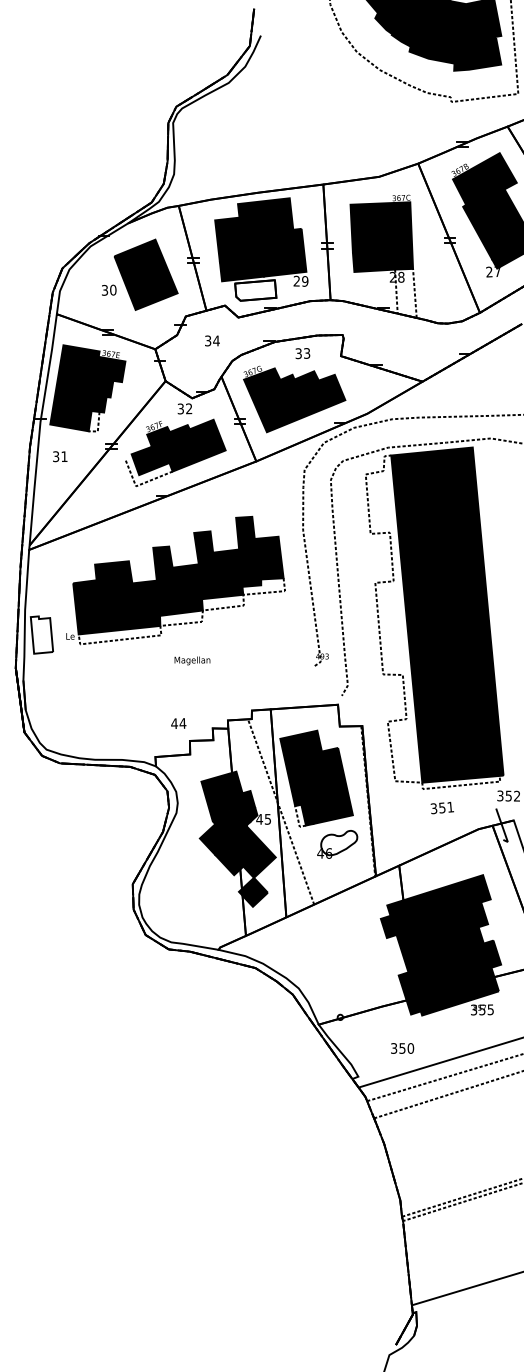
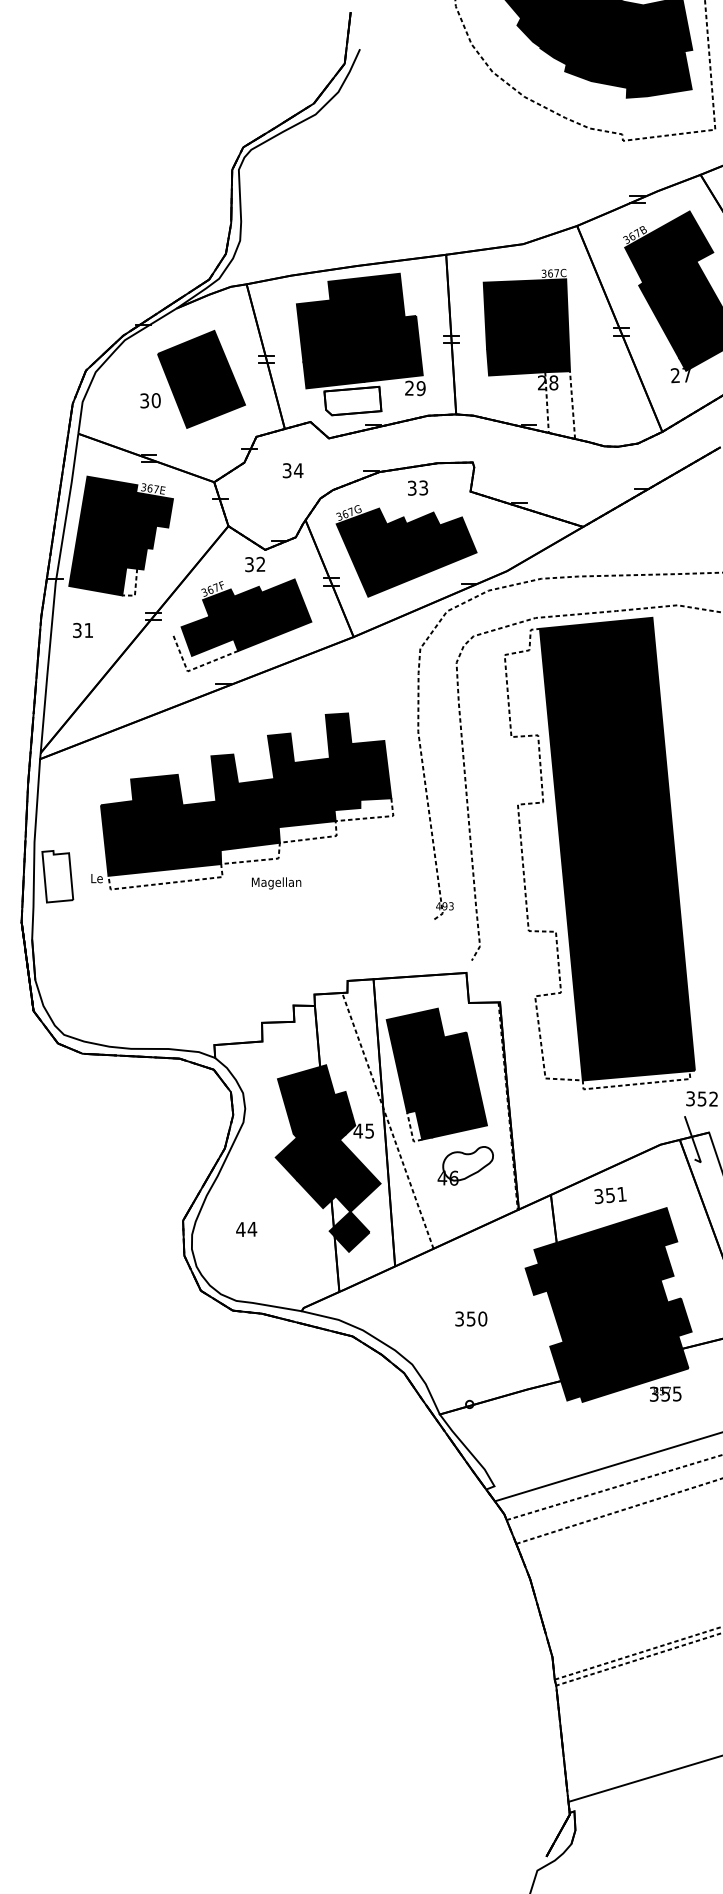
text: (192, 660) -> (276, 882), moved
text: (178, 723) -> (246, 1229), moved
text: (441, 807) -> (609, 1194), moved
text: (402, 1048) -> (471, 1319), moved

